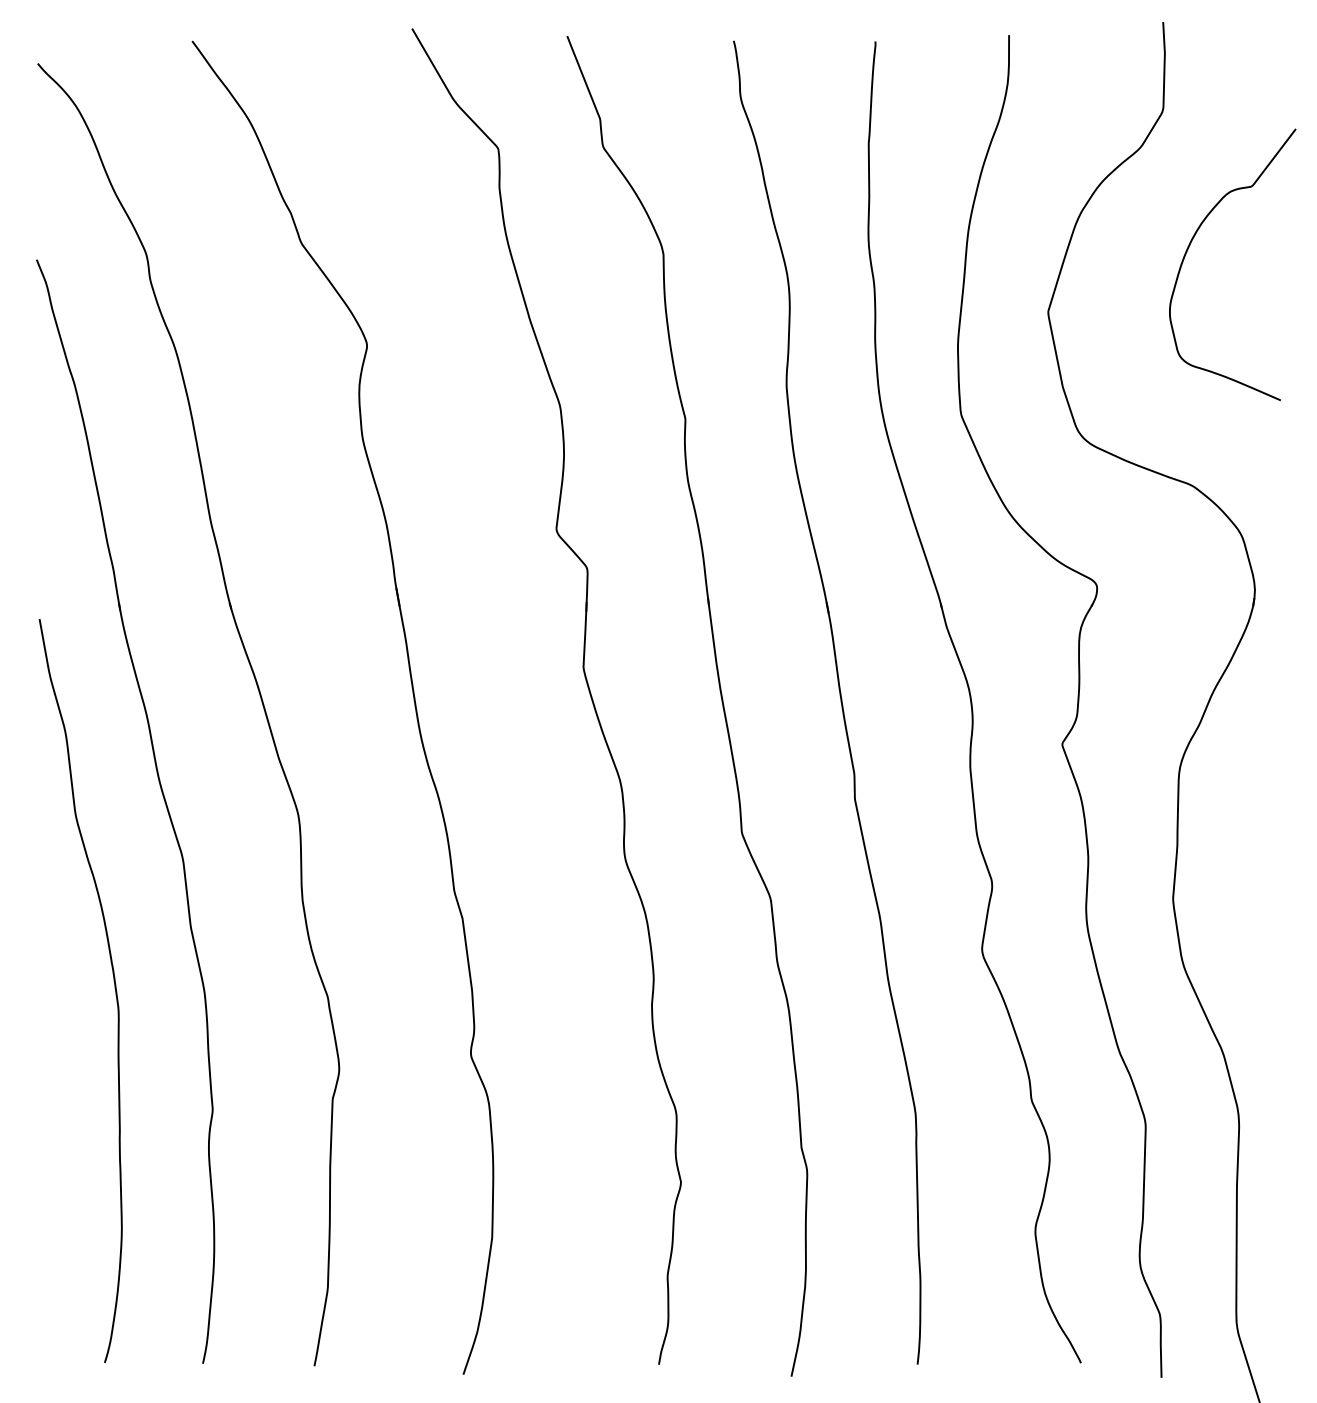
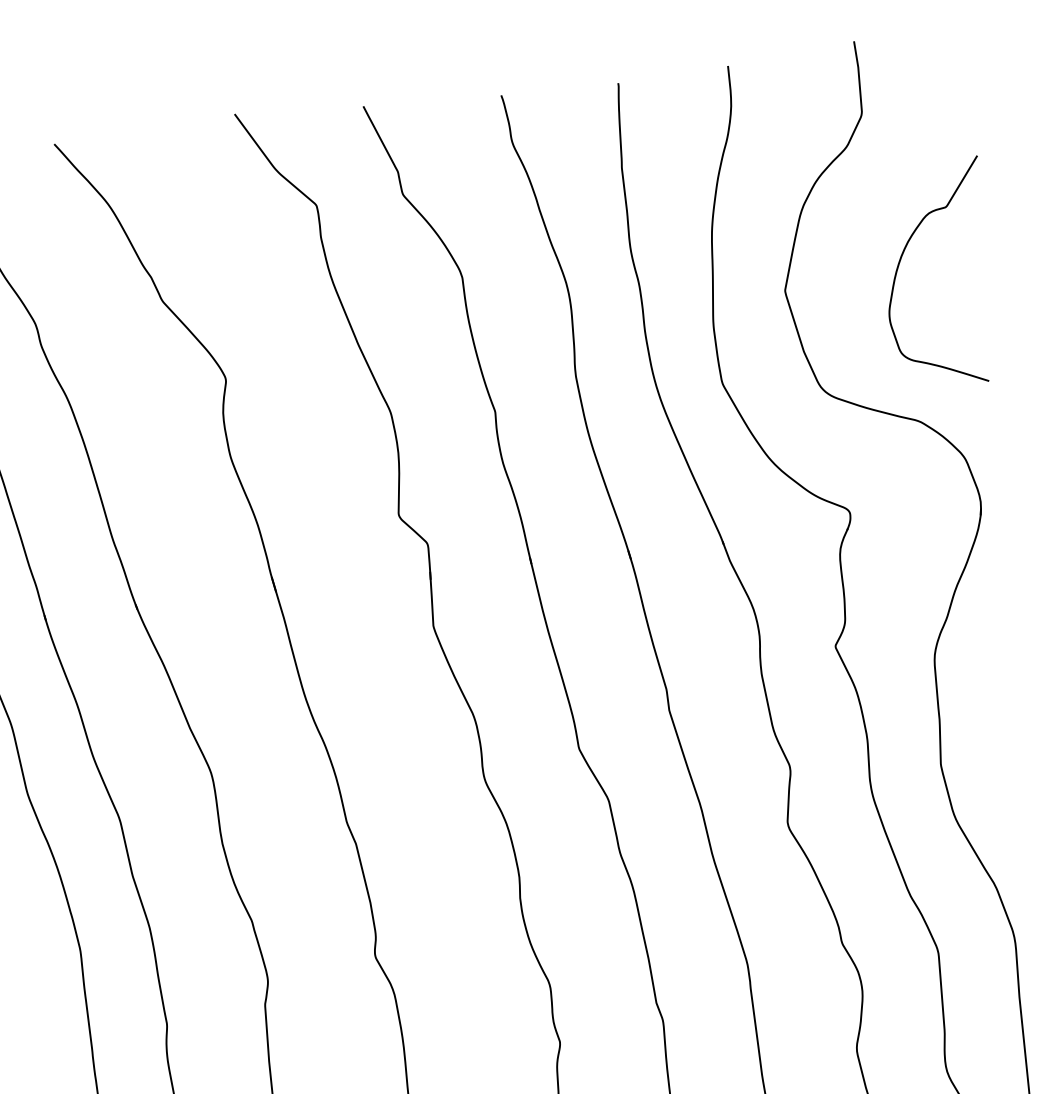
curve: (1191, 243) -> (901, 259), moved

